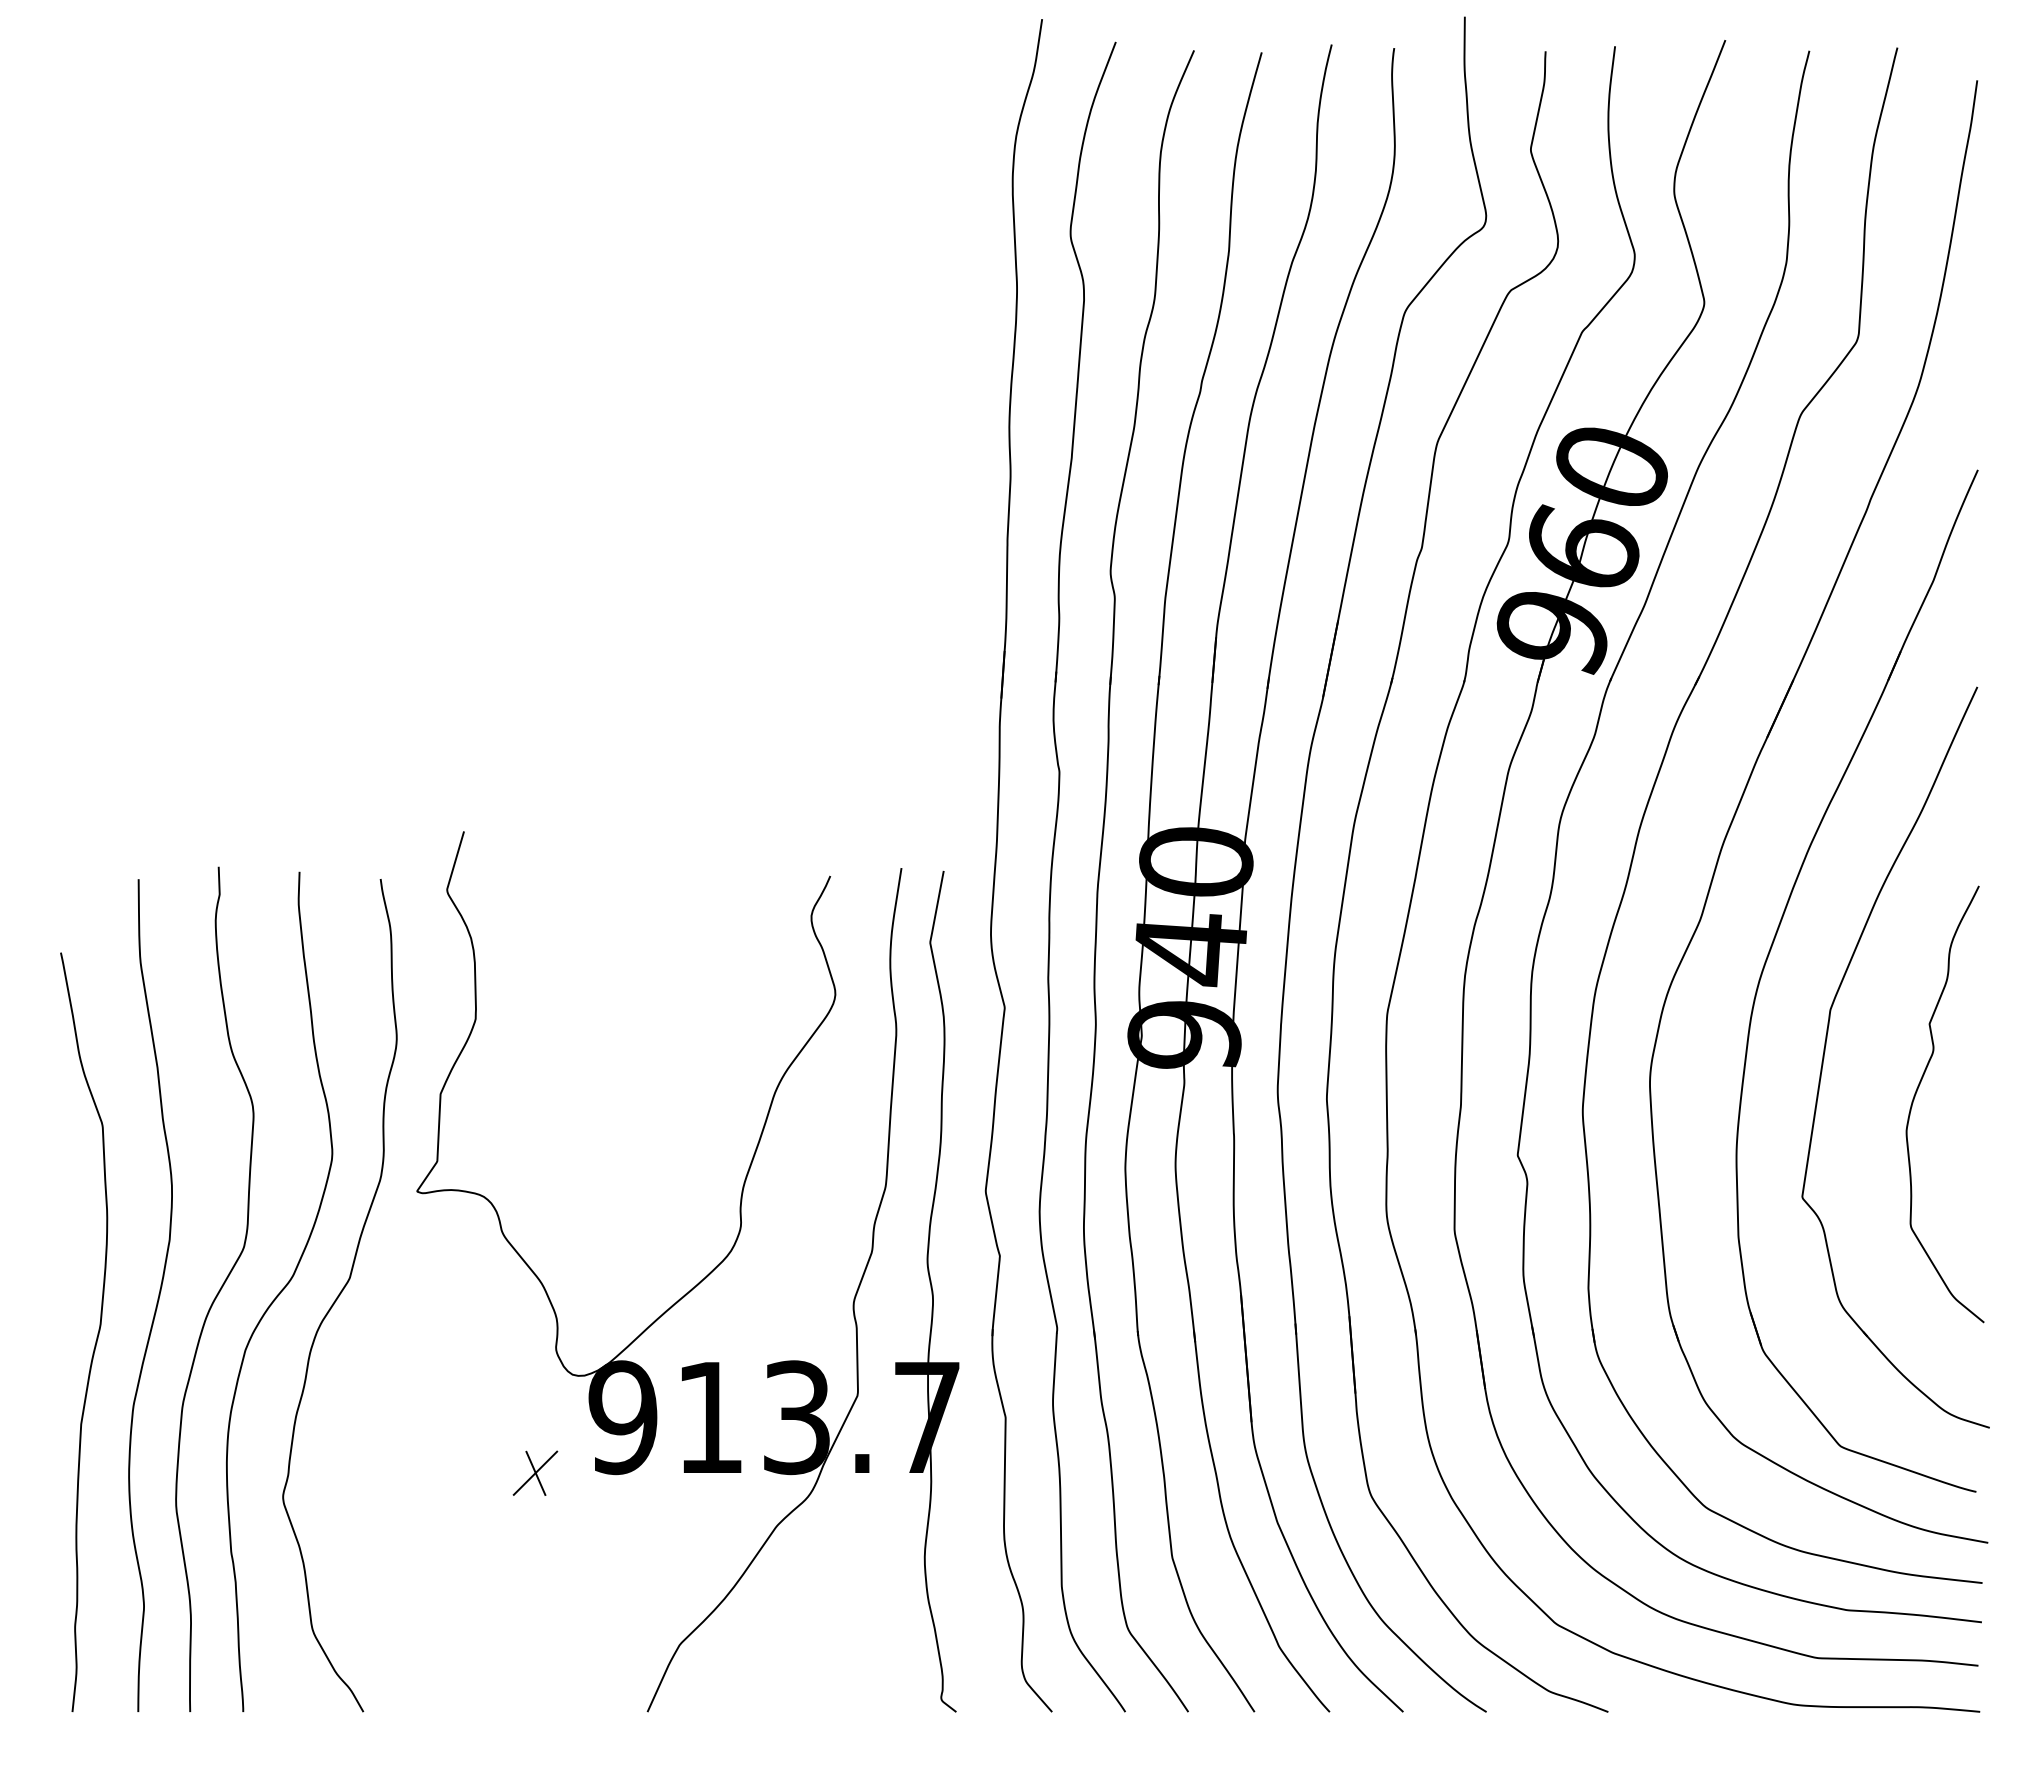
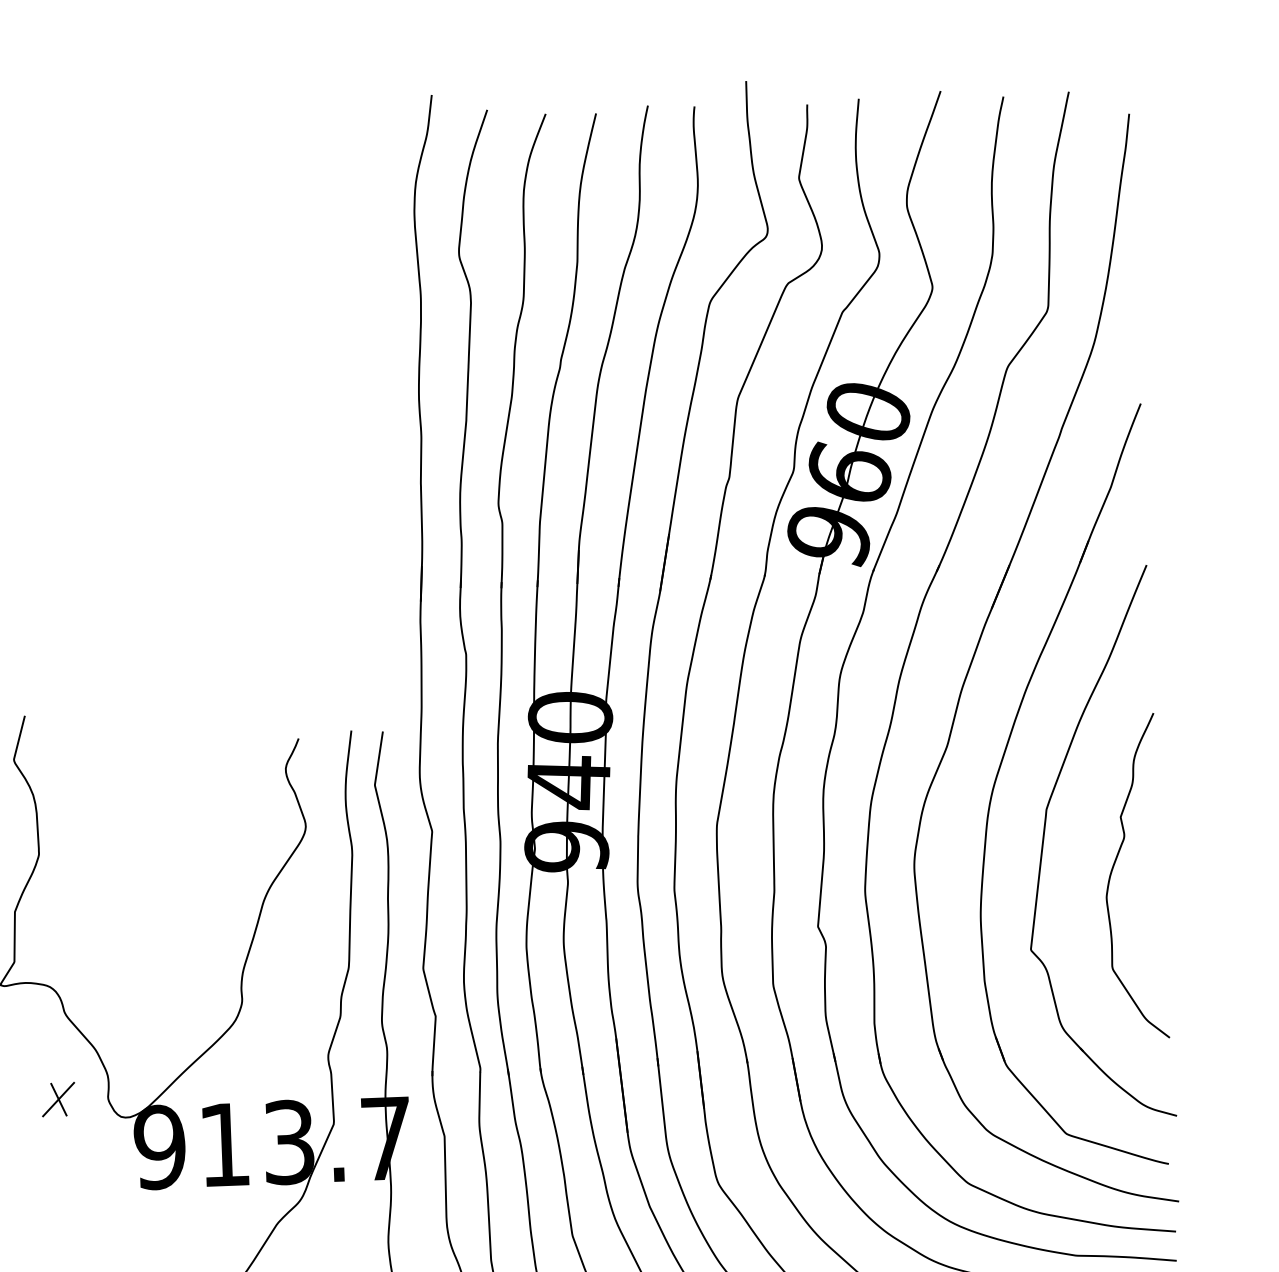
part: (535, 1472) -> (58, 1099), moved

